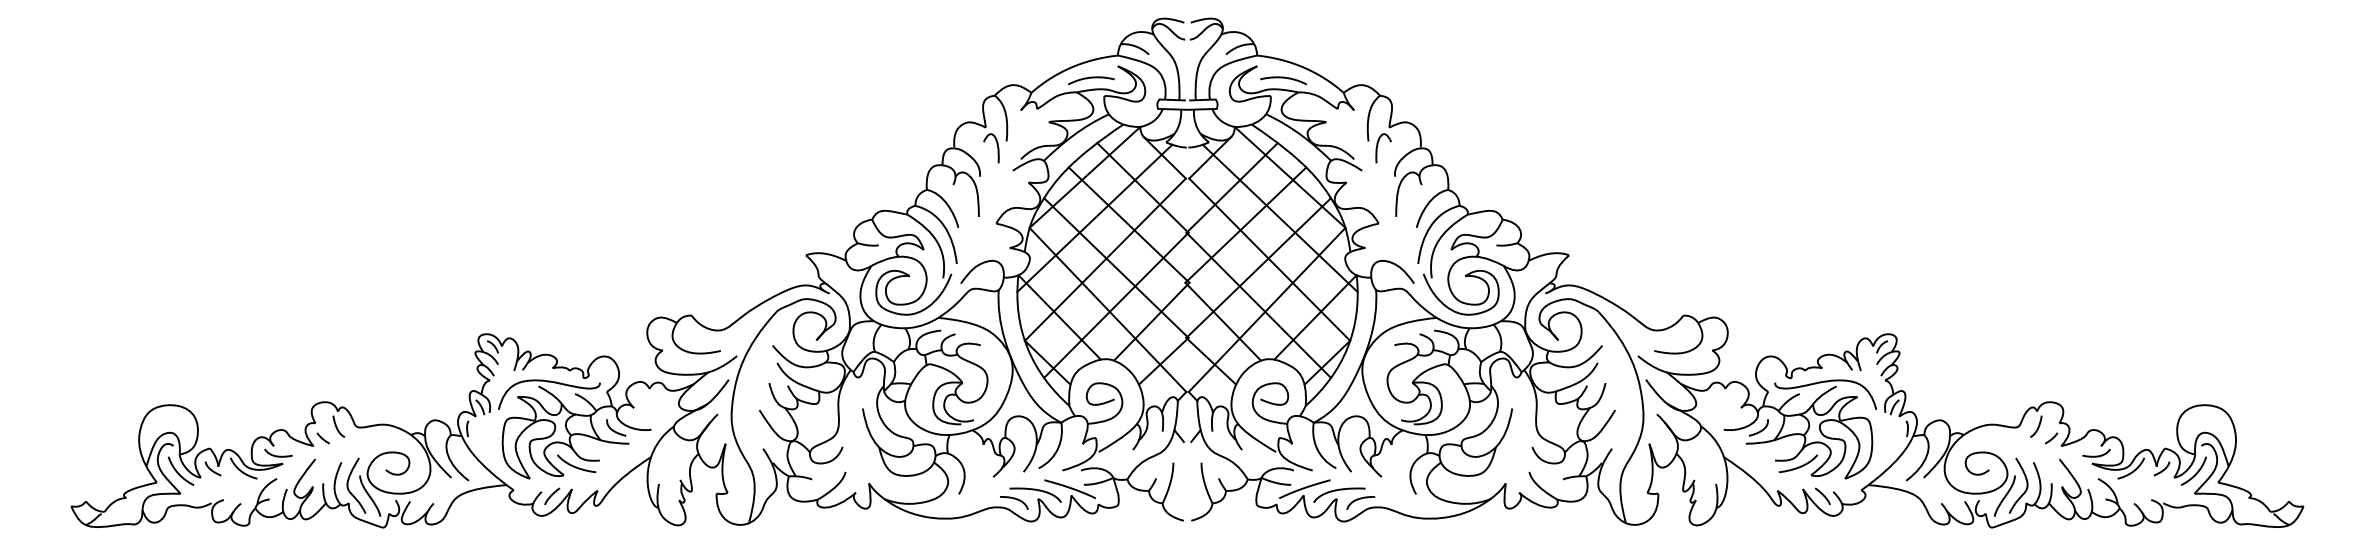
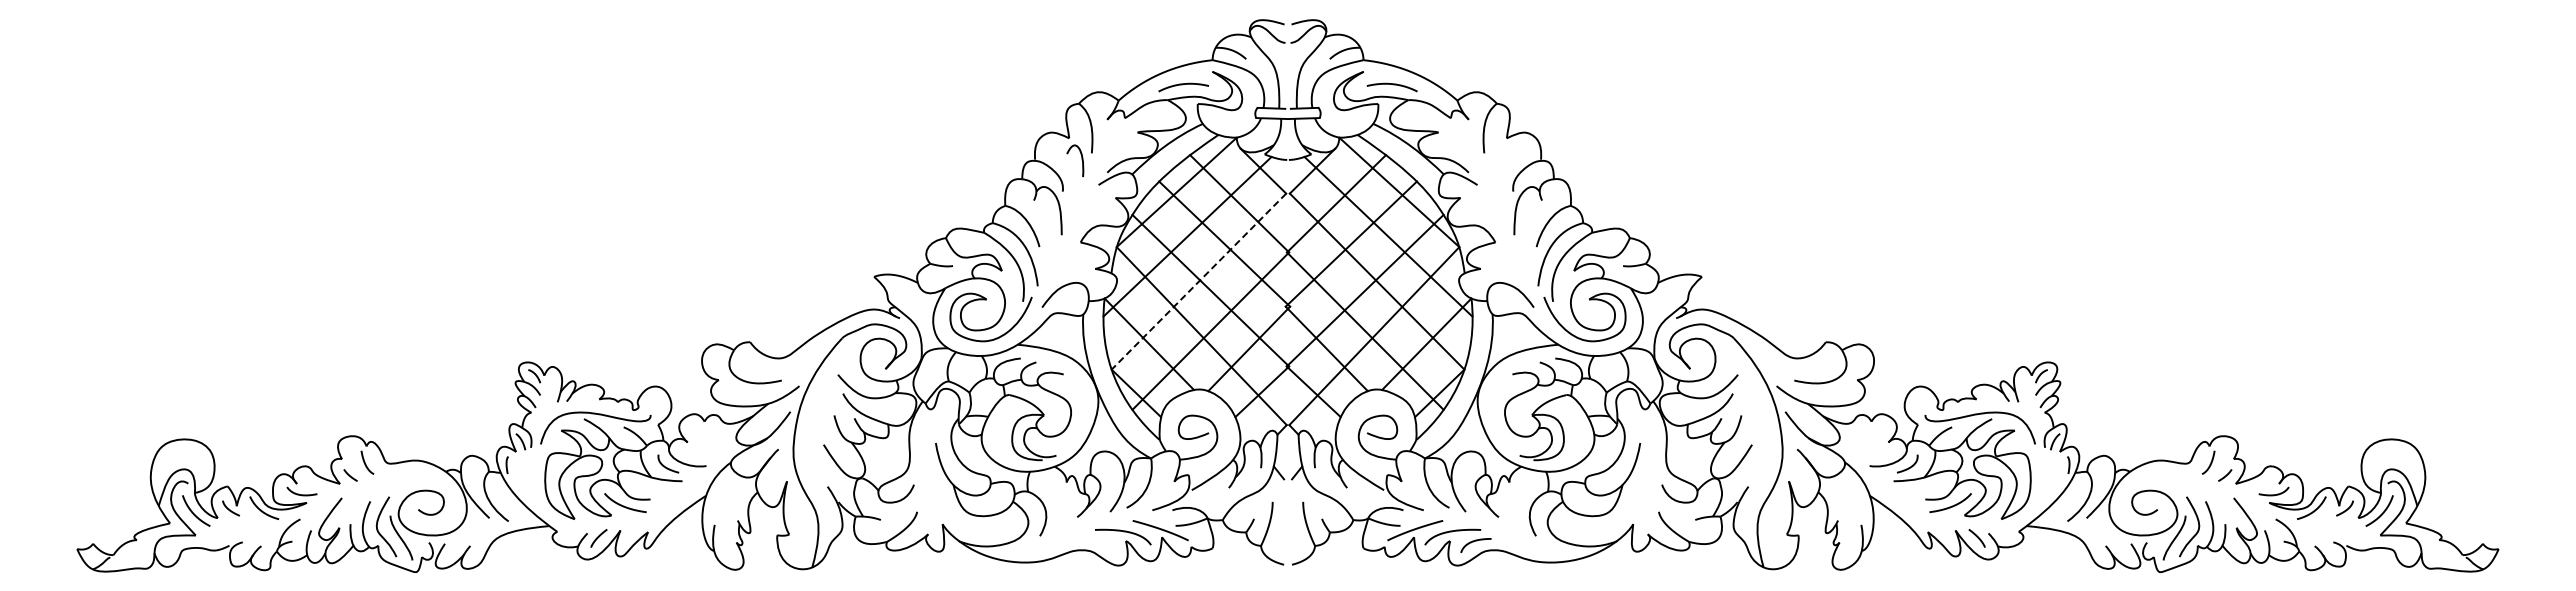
curve: (1377, 148) -> (1494, 160), removed
line: (1104, 259) -> (1198, 281), solid -> dashed
curve: (1013, 499) -> (1099, 541), removed

